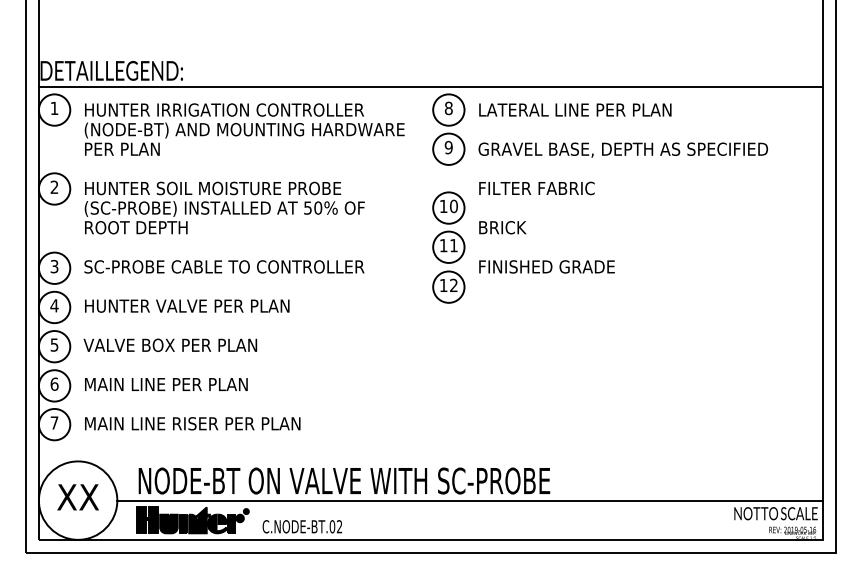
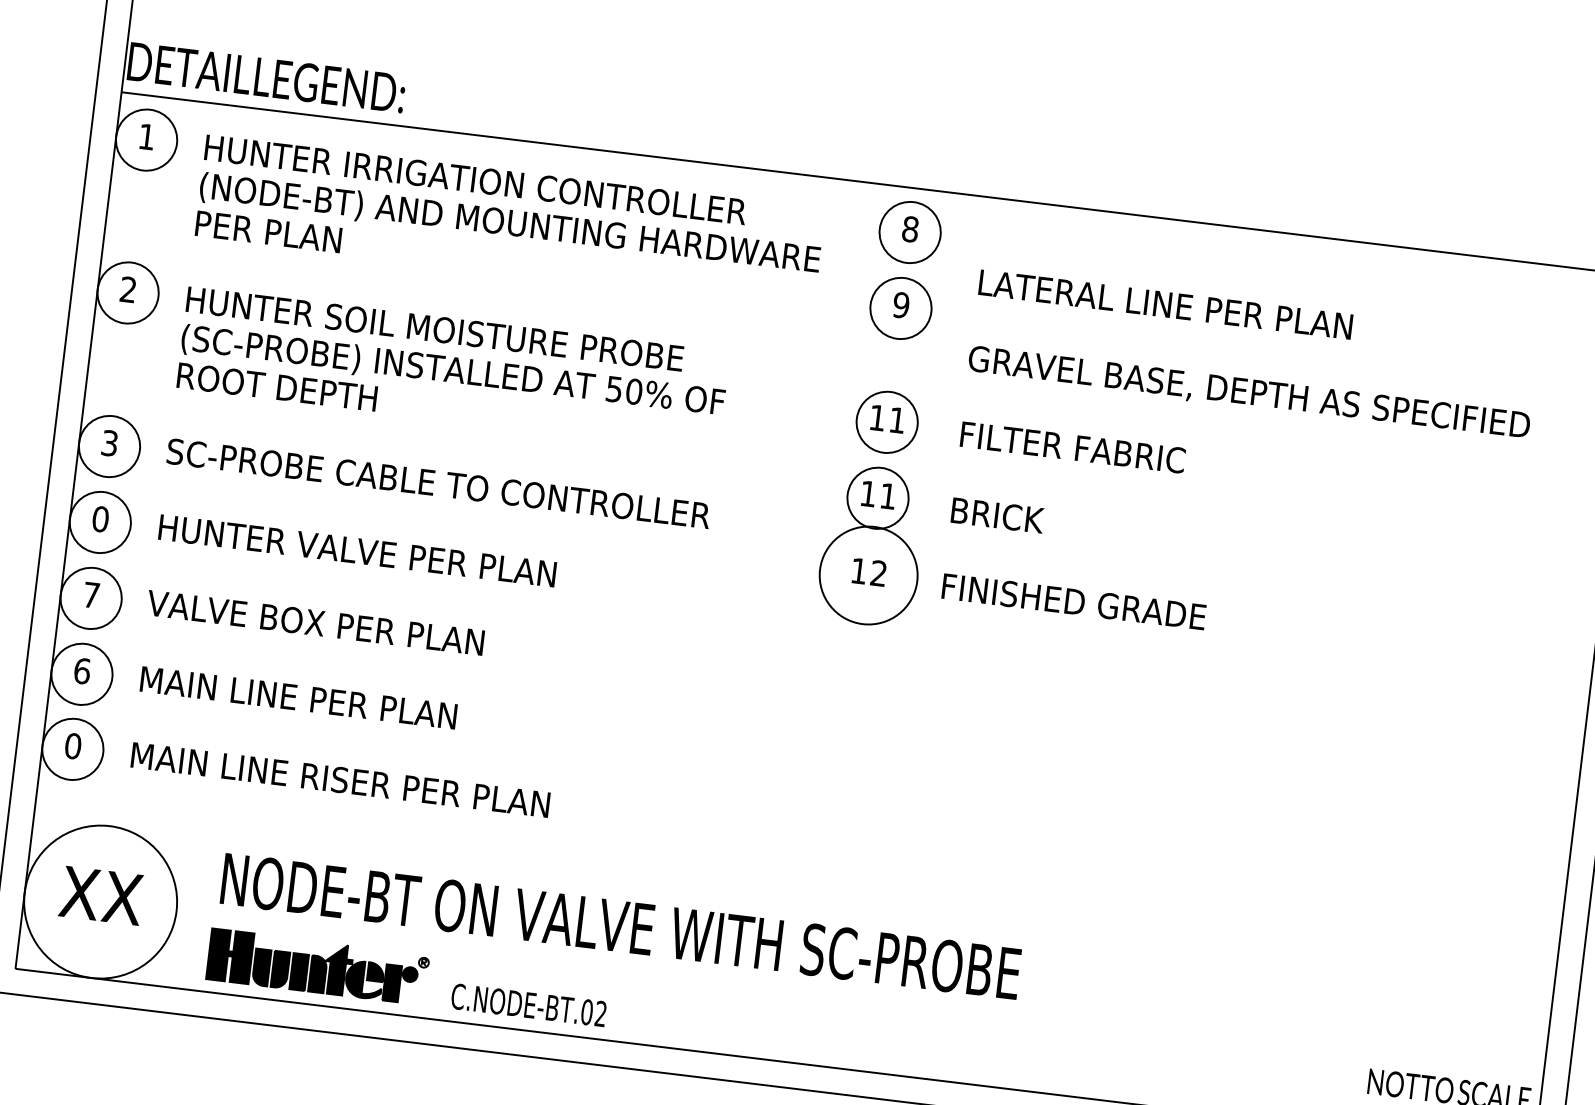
text: (622, 188) -> (1238, 467), moved
text: (453, 206) -> (896, 420), 10 -> 11
circle: (448, 286) -> (868, 574), size x1.6
text: (54, 305) -> (100, 518), 4 -> 0
text: (54, 344) -> (91, 594), 5 -> 7
text: (54, 422) -> (73, 745), 7 -> 0
line: (470, 500) -> (860, 993), removed

